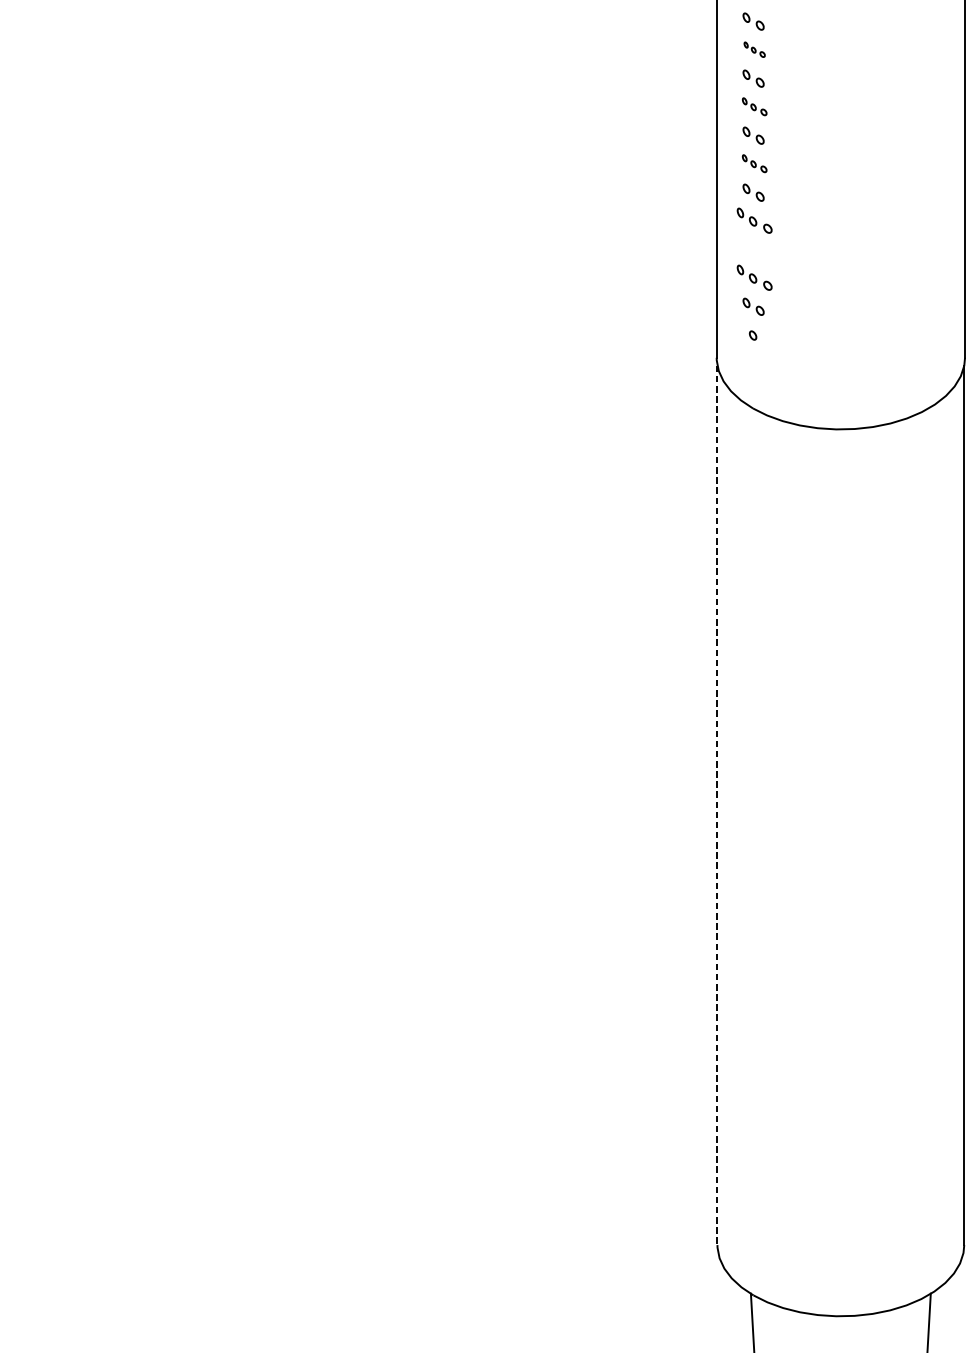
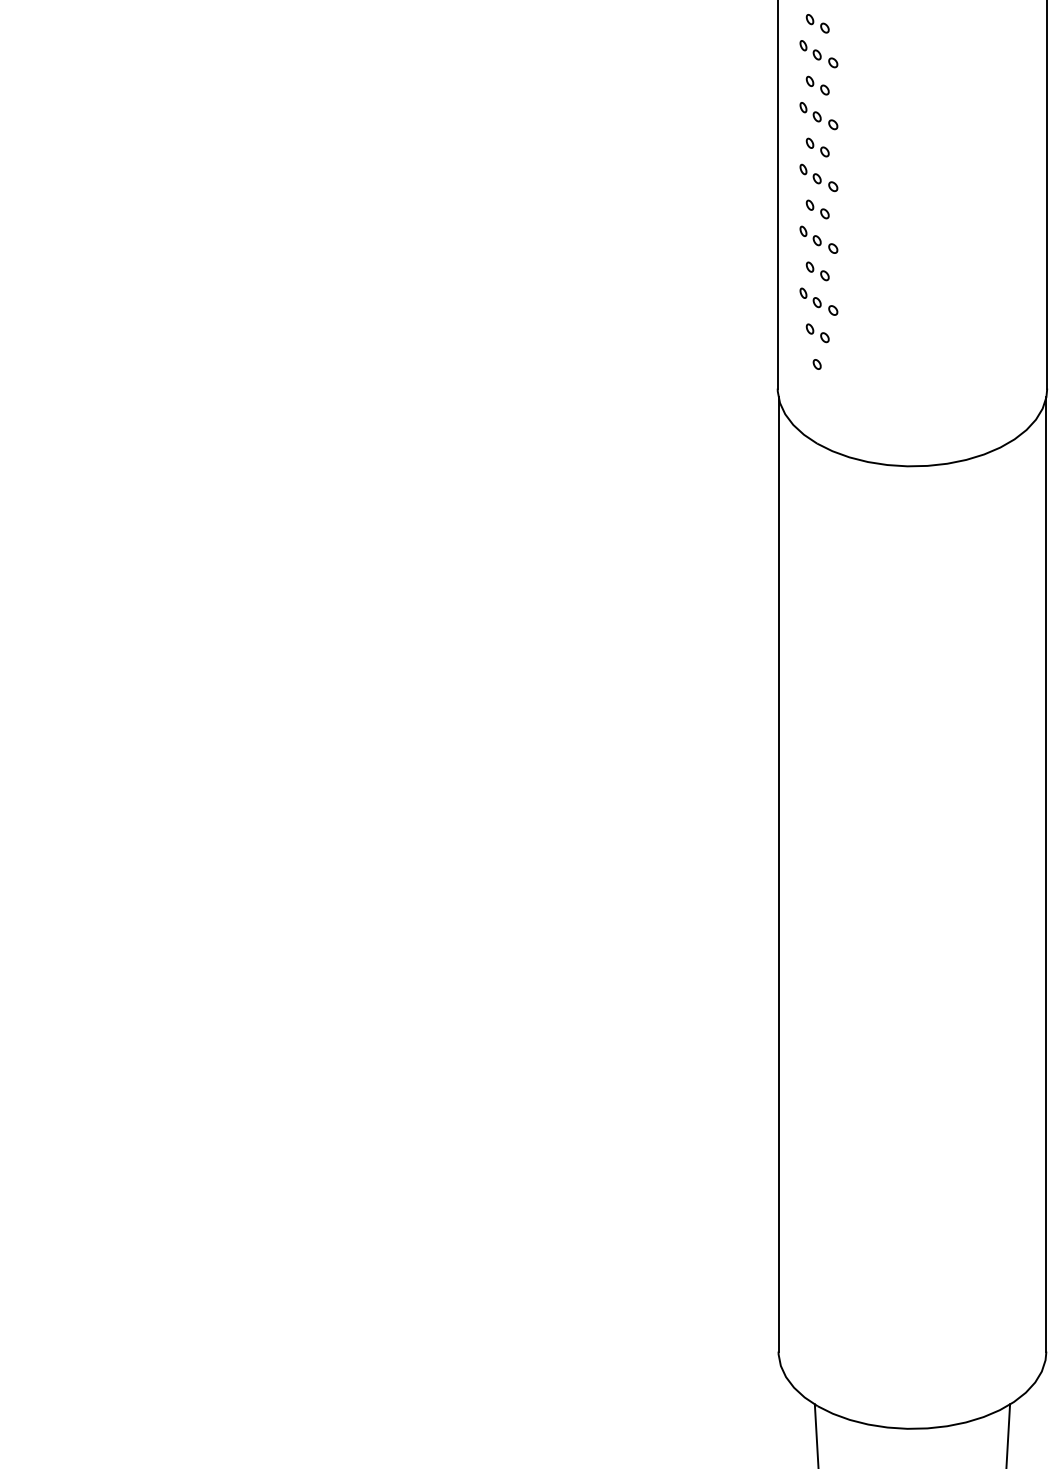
part: (754, 49) -> (818, 54), size x1.67
part: (754, 107) -> (818, 116), size x1.43
part: (754, 163) -> (818, 177), size x1.43
part: (753, 249) -> (817, 271), added
line: (717, 805) -> (778, 874), dashed -> solid

